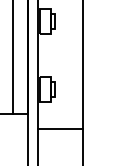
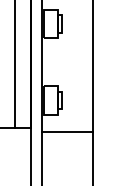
line: (59, 128) -> (66, 131), moved

